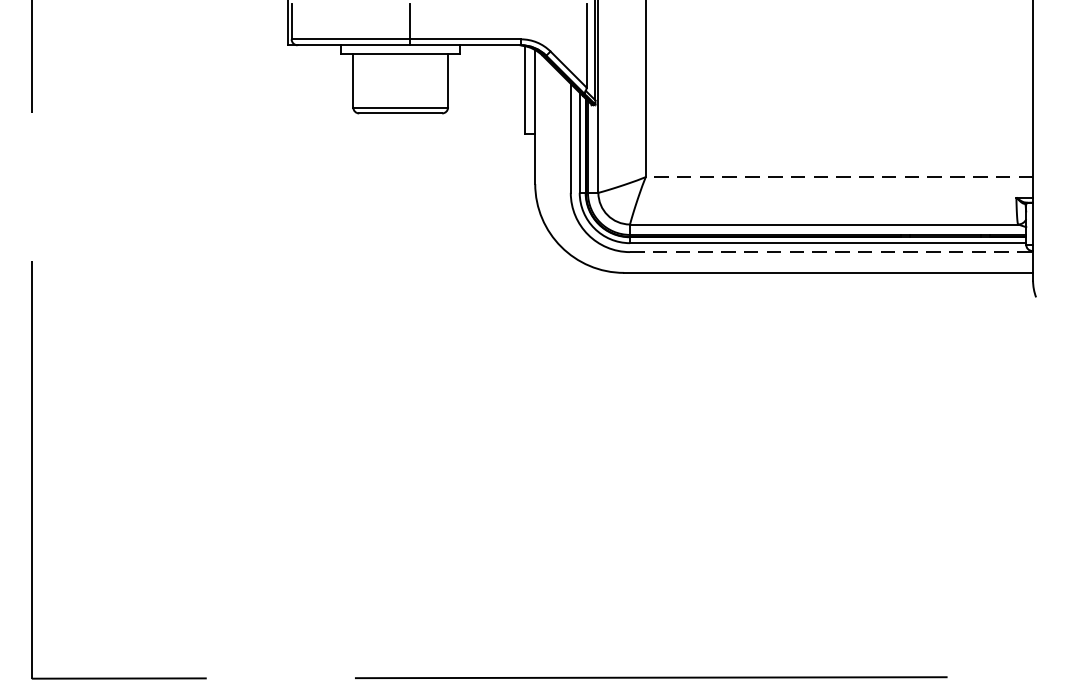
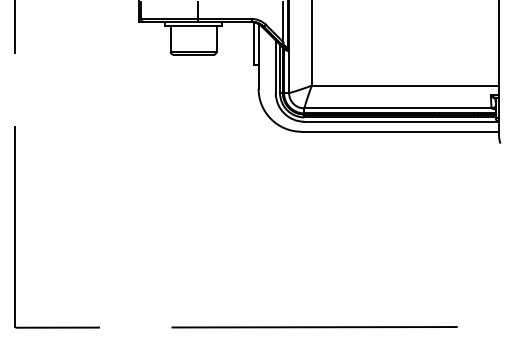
line: (839, 177) -> (405, 85), dashed -> solid
line: (833, 251) -> (402, 121), dashed -> solid

